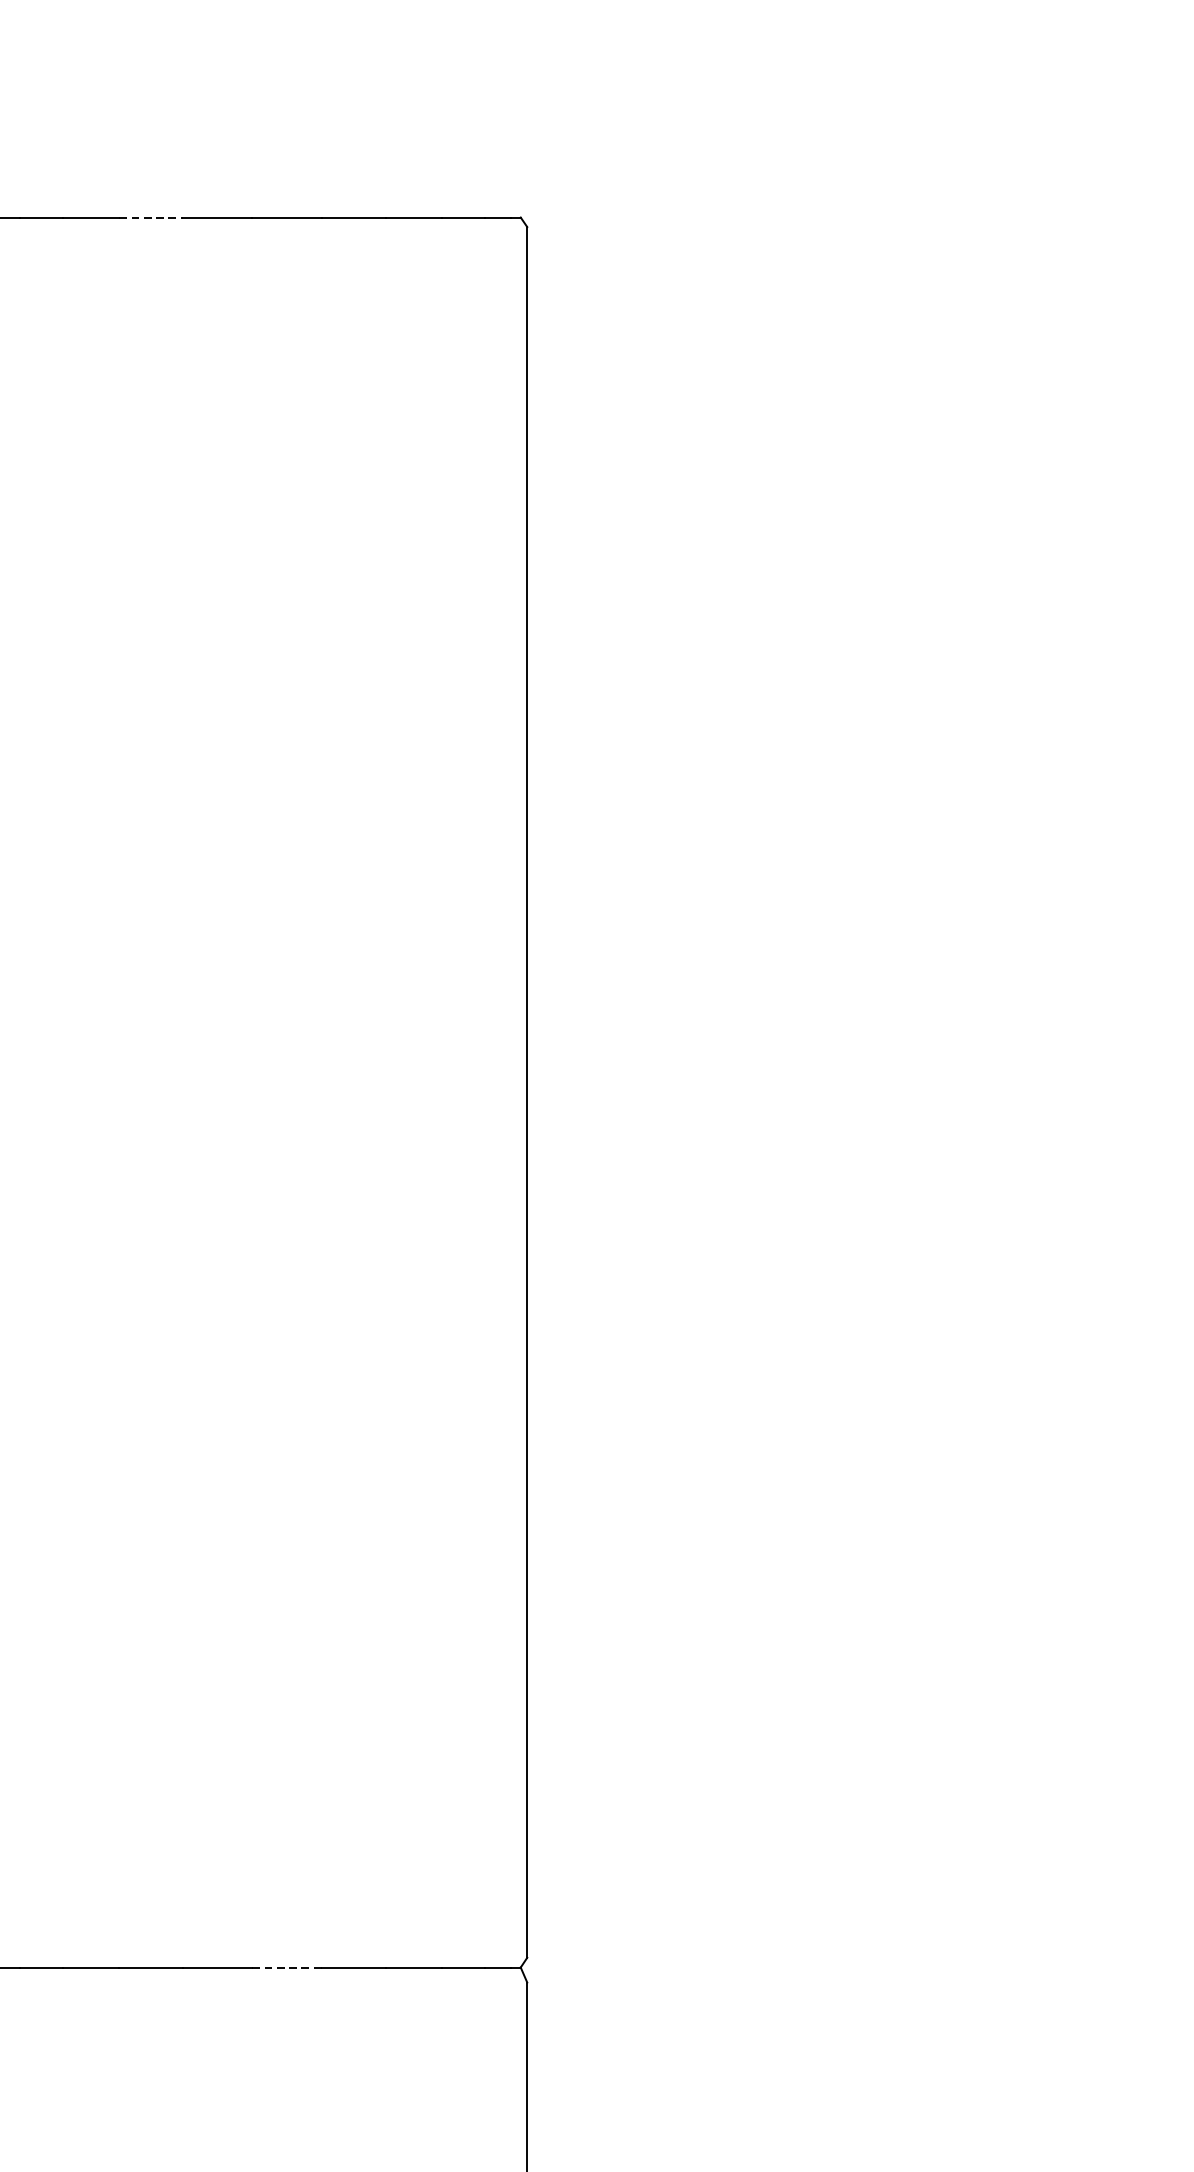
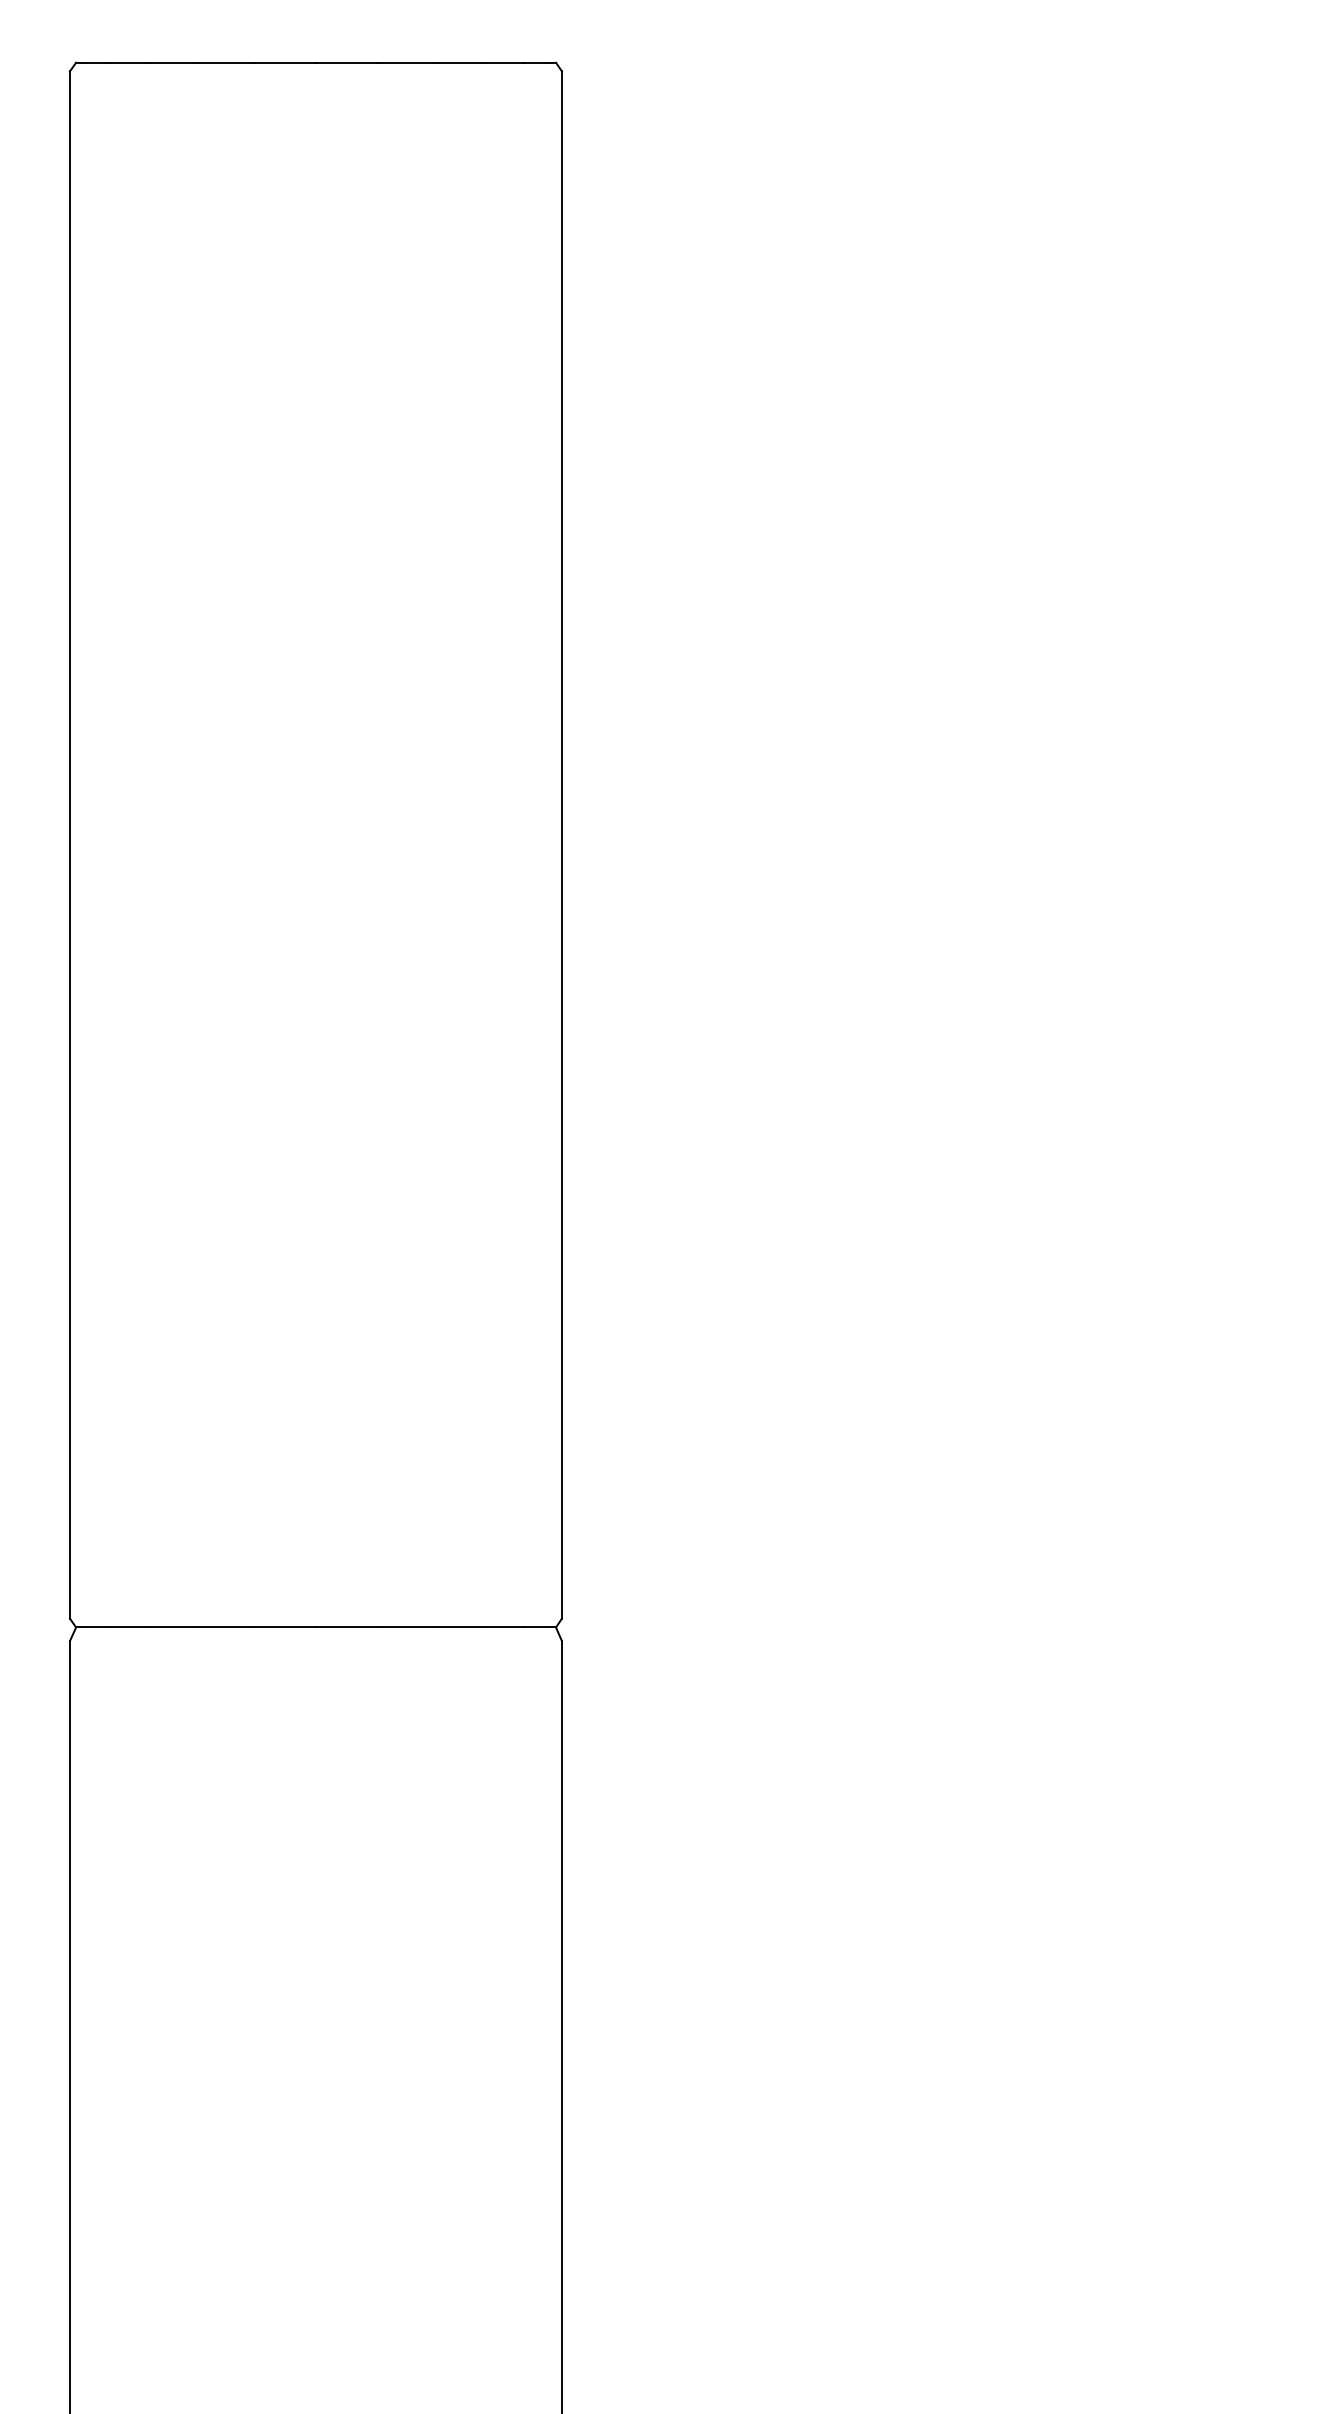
line: (151, 217) -> (225, 62), dashed -> solid
line: (287, 1967) -> (347, 1627), dashed -> solid

